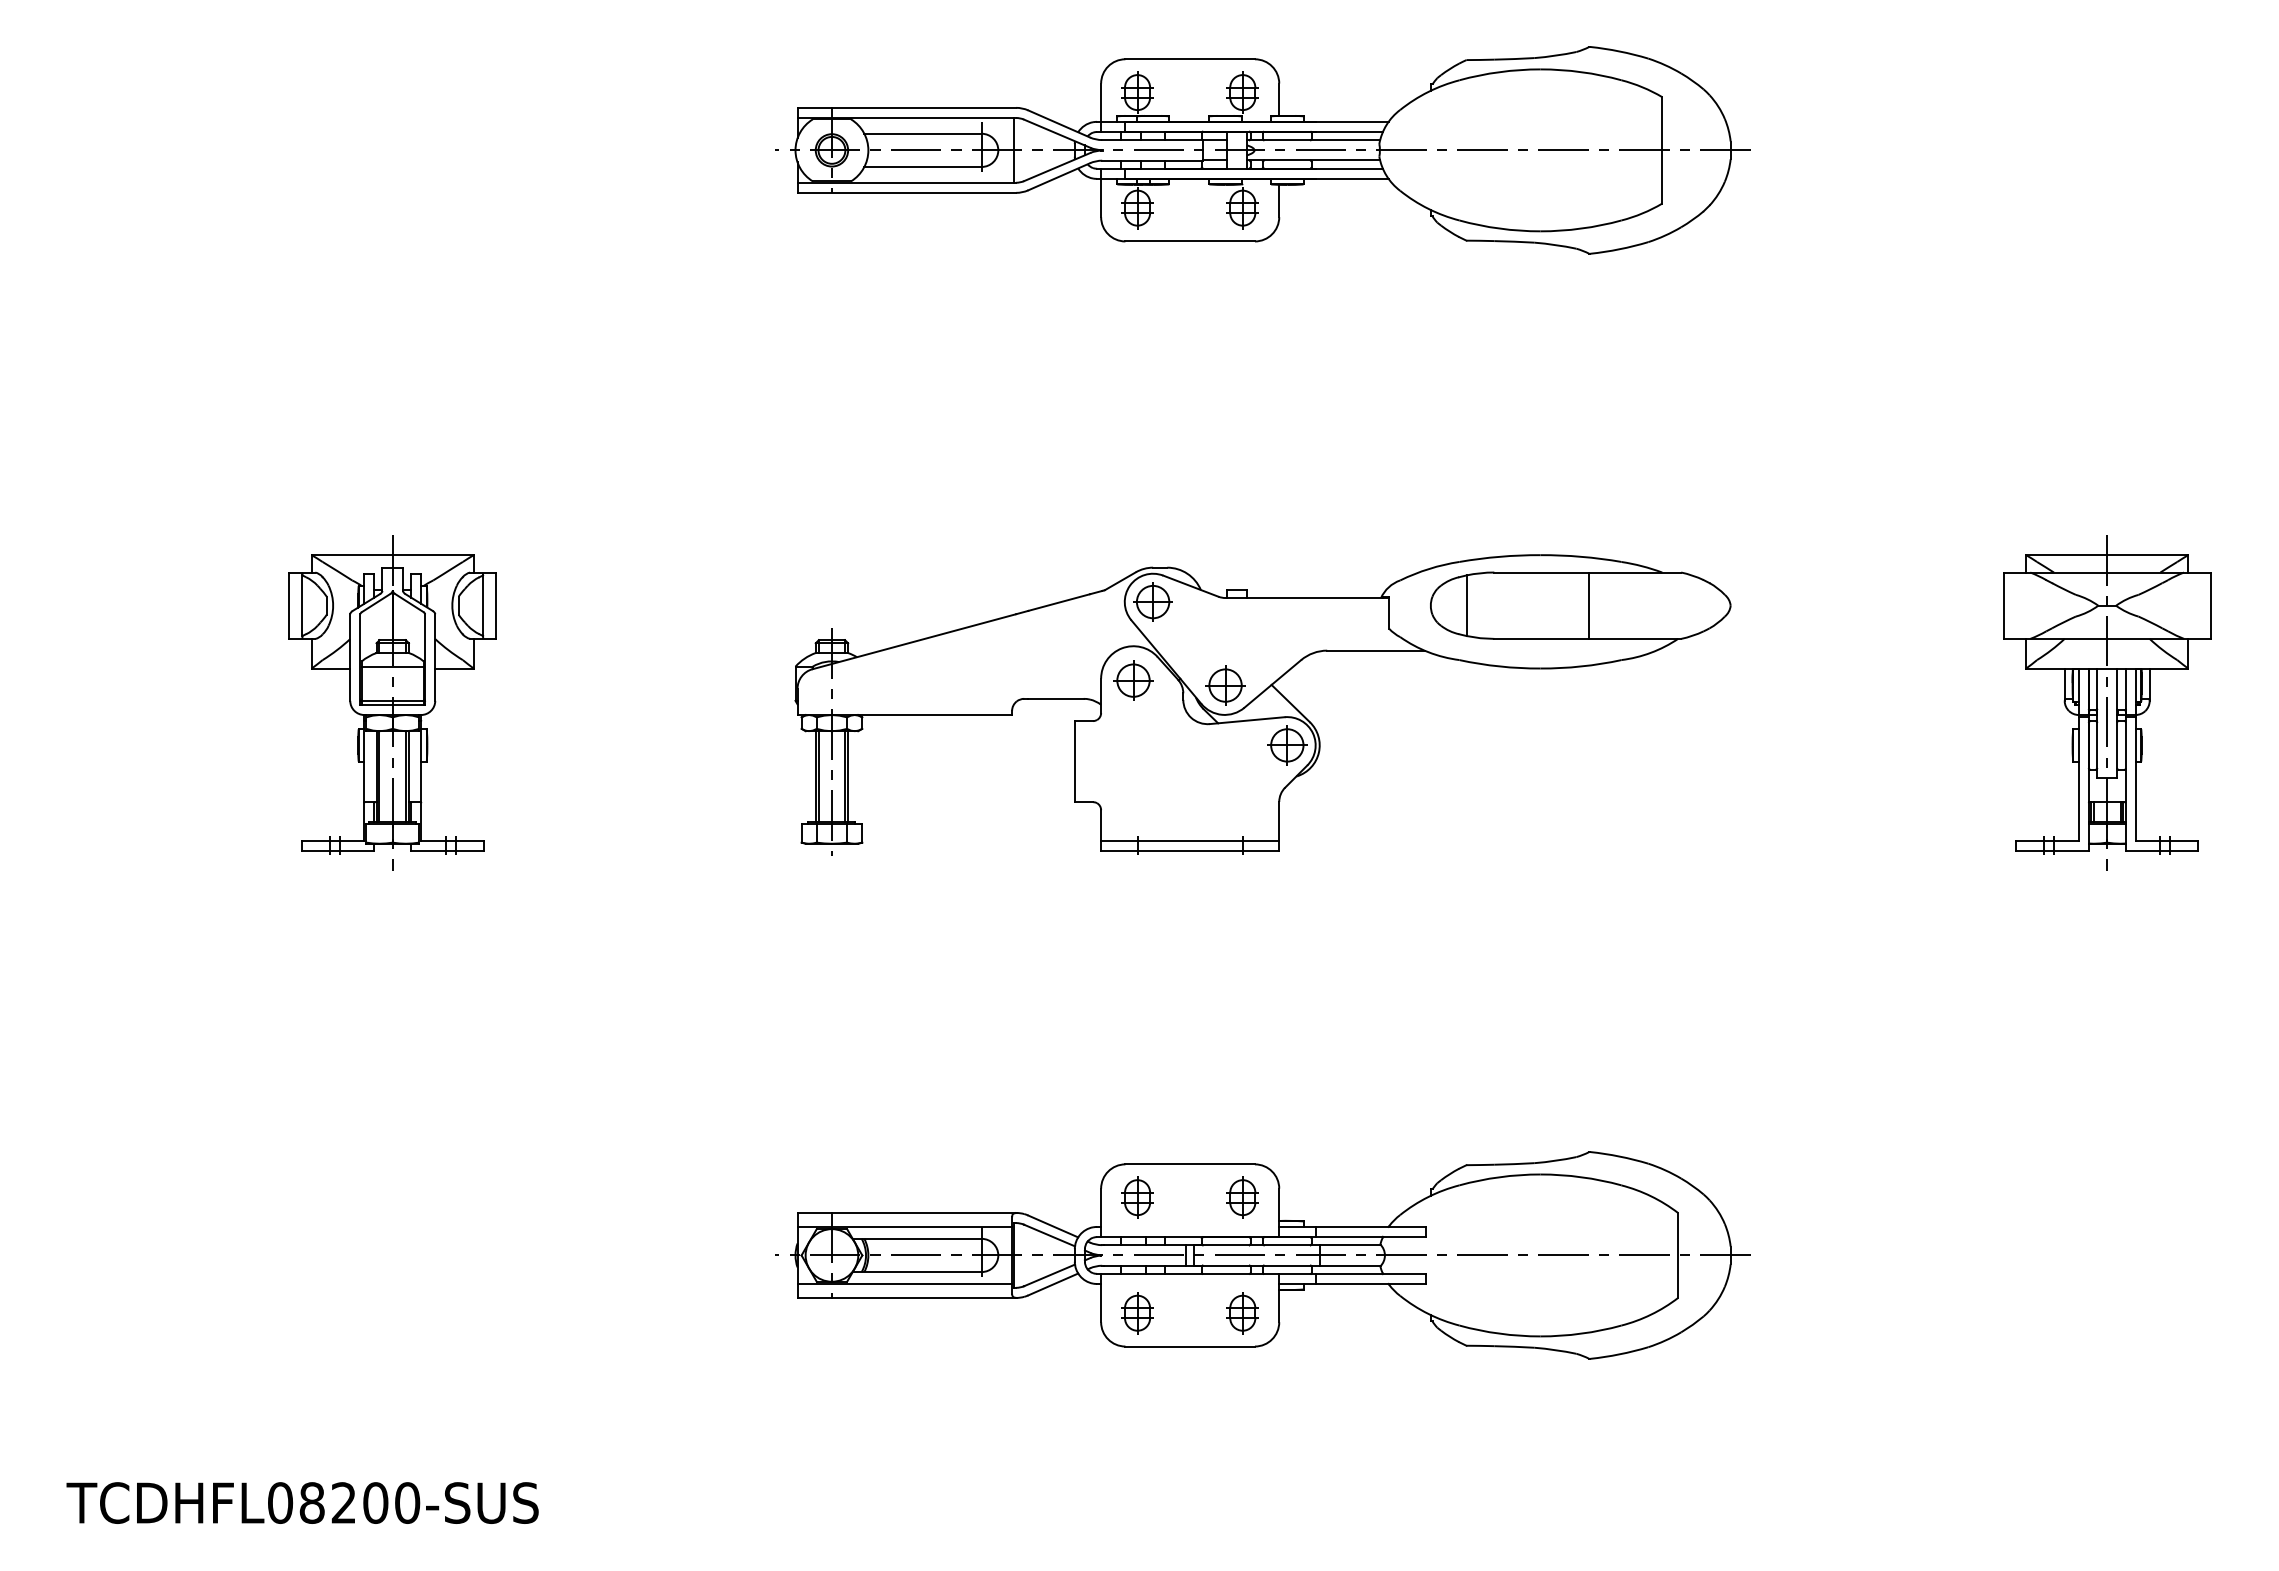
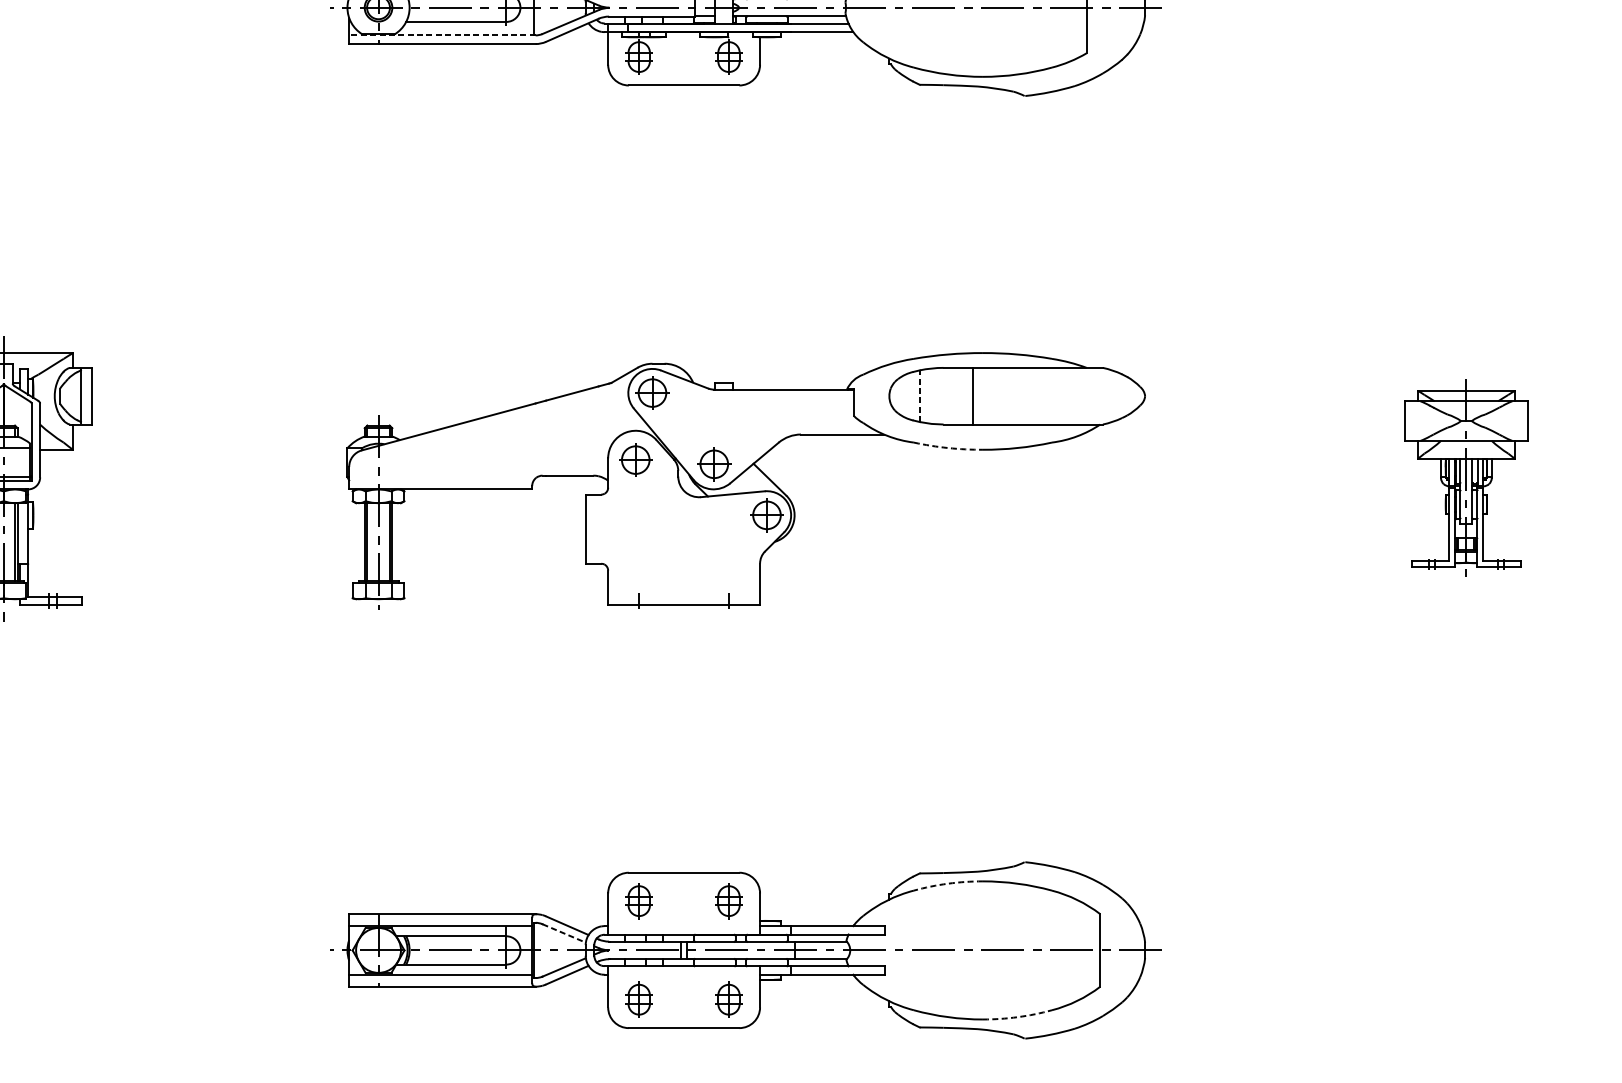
line: (906, 182) -> (442, 35), solid -> dashed
line: (1466, 605) -> (919, 396), solid -> dashed
line: (1589, 605) -> (972, 396), moved
arc: (1499, 666) -> (947, 448), solid -> dashed
part: (2107, 702) -> (1466, 478), size x0.7
line: (1190, 840) -> (684, 596), removed
arc: (1499, 1177) -> (947, 883), solid -> dashed
line: (1049, 1235) -> (564, 933), solid -> dashed
arc: (1581, 1333) -> (1017, 1017), solid -> dashed

